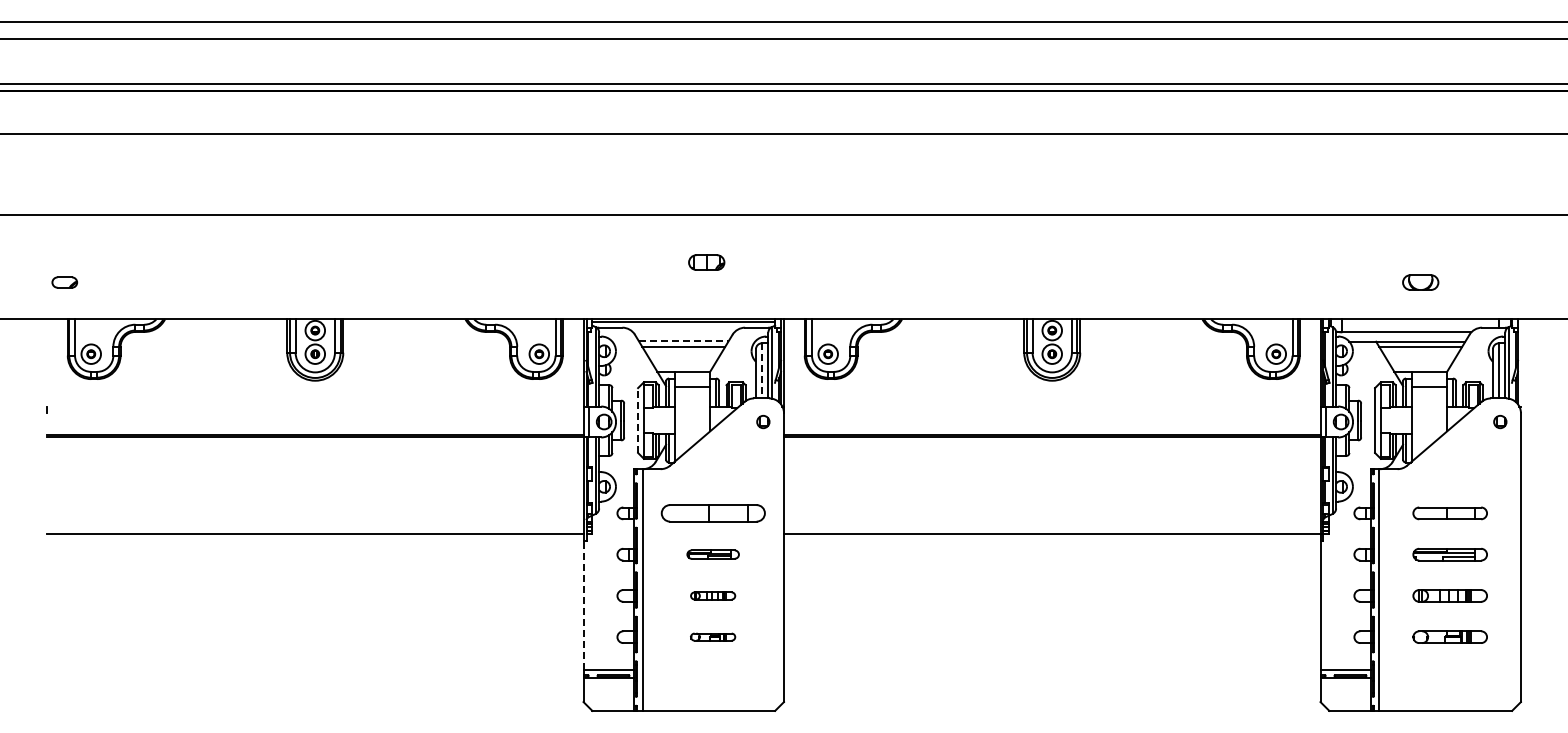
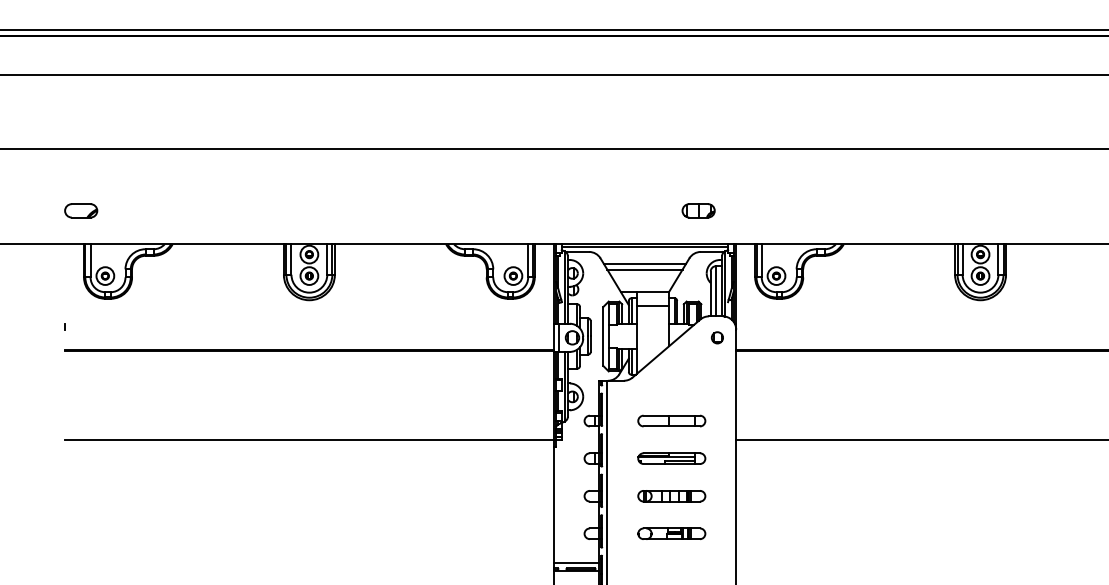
part: (706, 262) -> (698, 210), moved
part: (64, 282) -> (80, 210), size x1.43
line: (683, 341) -> (644, 264), dashed -> solid
line: (761, 370) -> (715, 290), dashed -> solid
line: (638, 420) -> (603, 336), dashed -> solid
part: (712, 513) -> (671, 421), size x0.71
part: (712, 554) -> (671, 458), size x1.43
part: (712, 595) -> (671, 495), size x1.67
line: (583, 605) -> (553, 504), dashed -> solid
part: (712, 636) -> (671, 533), size x1.67

